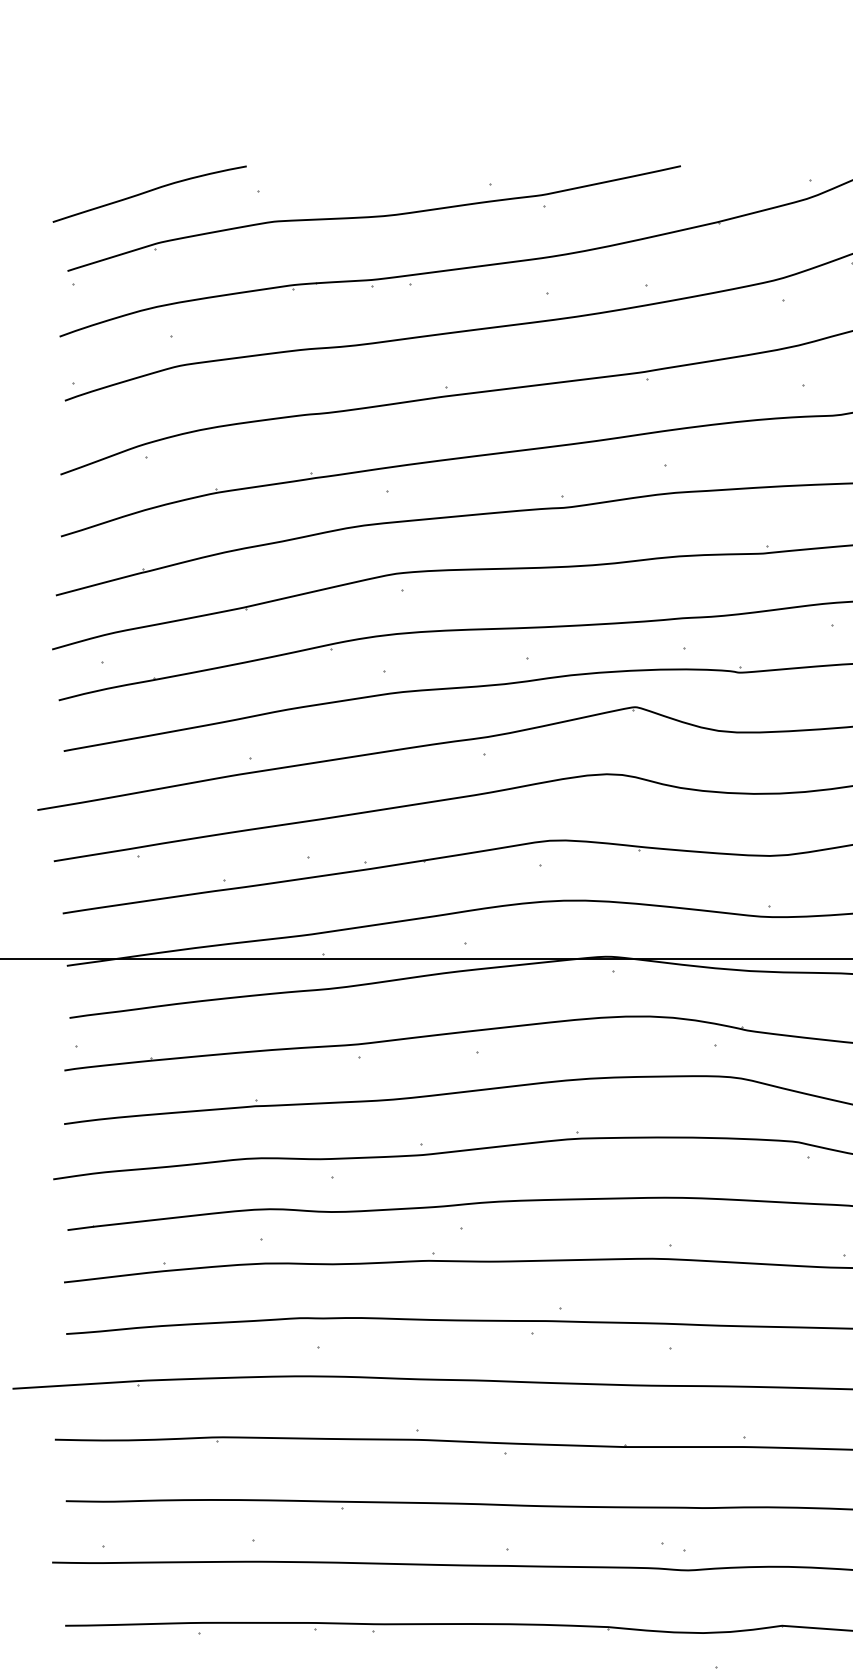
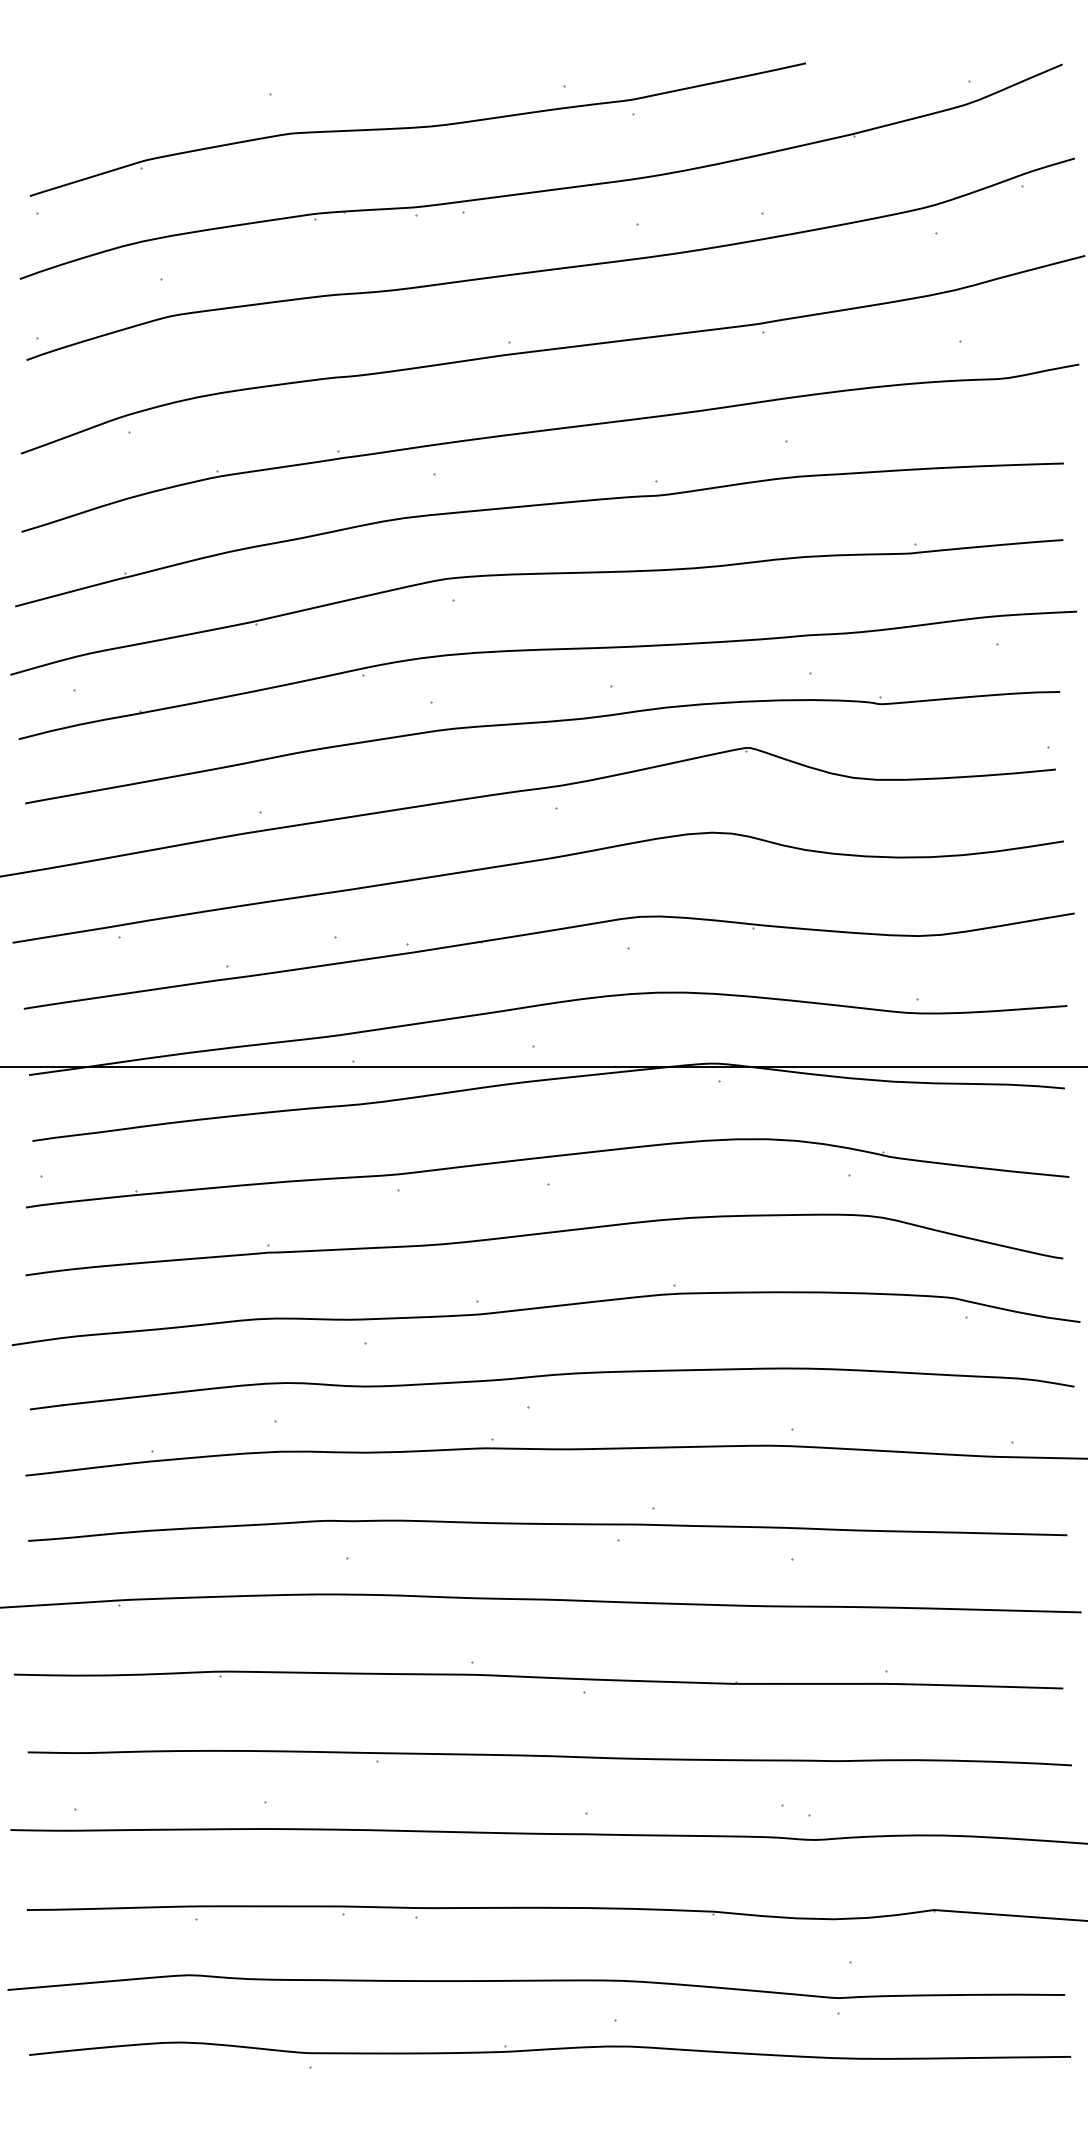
curve: (148, 192) -> (132, 96), removed

